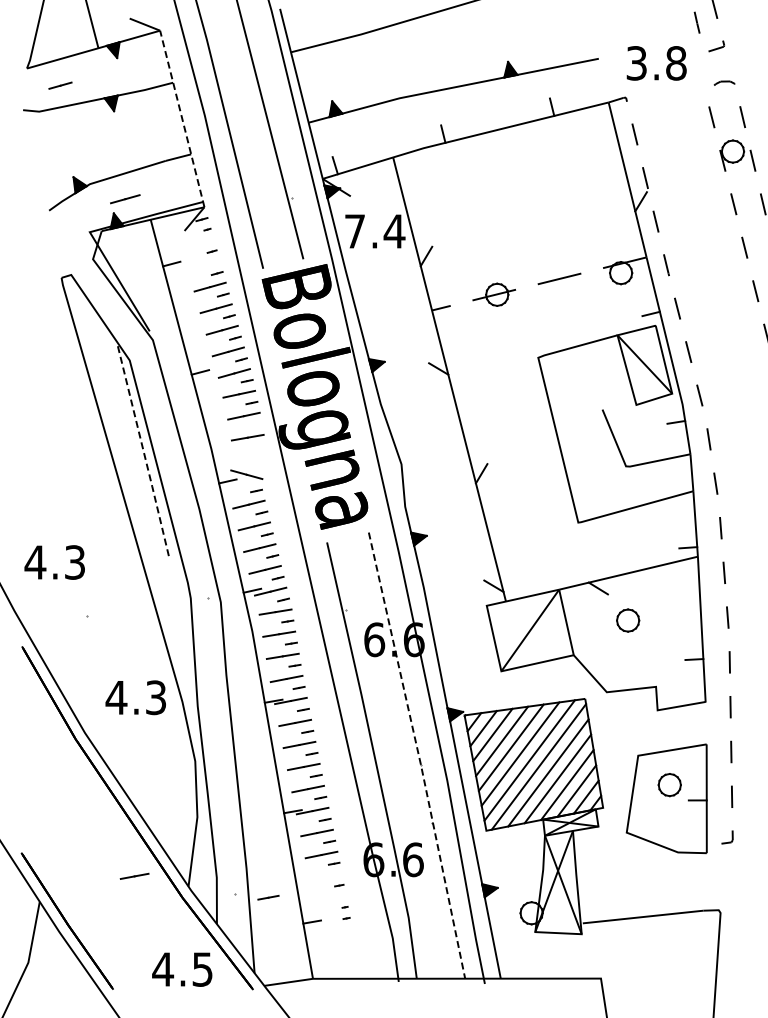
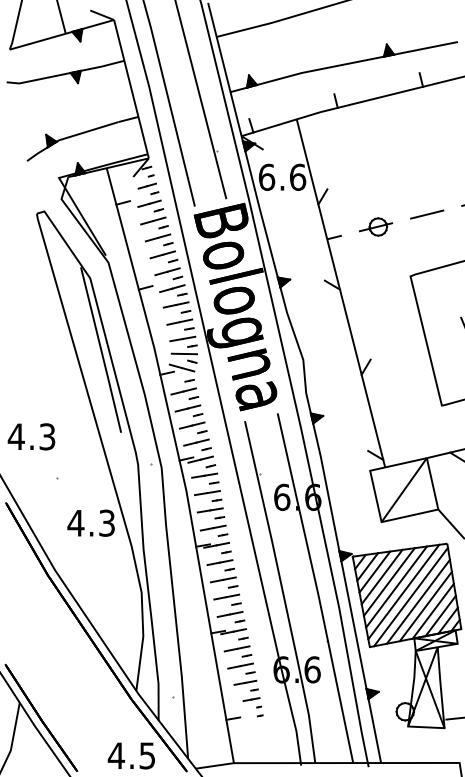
line: (60, 85) -> (147, 186), moved
line: (182, 118) -> (131, 88), dashed -> solid
line: (125, 199) -> (149, 204), moved
text: (374, 231) -> (282, 177), 7.4 -> 6.6
line: (255, 424) -> (188, 328), added
line: (144, 452) -> (101, 350), dashed -> solid
part: (249, 457) -> (184, 354), added
text: (135, 697) -> (90, 523), moved
line: (418, 756) -> (316, 588), dashed -> solid
line: (134, 875) -> (245, 682), moved
line: (268, 897) -> (251, 699), moved

